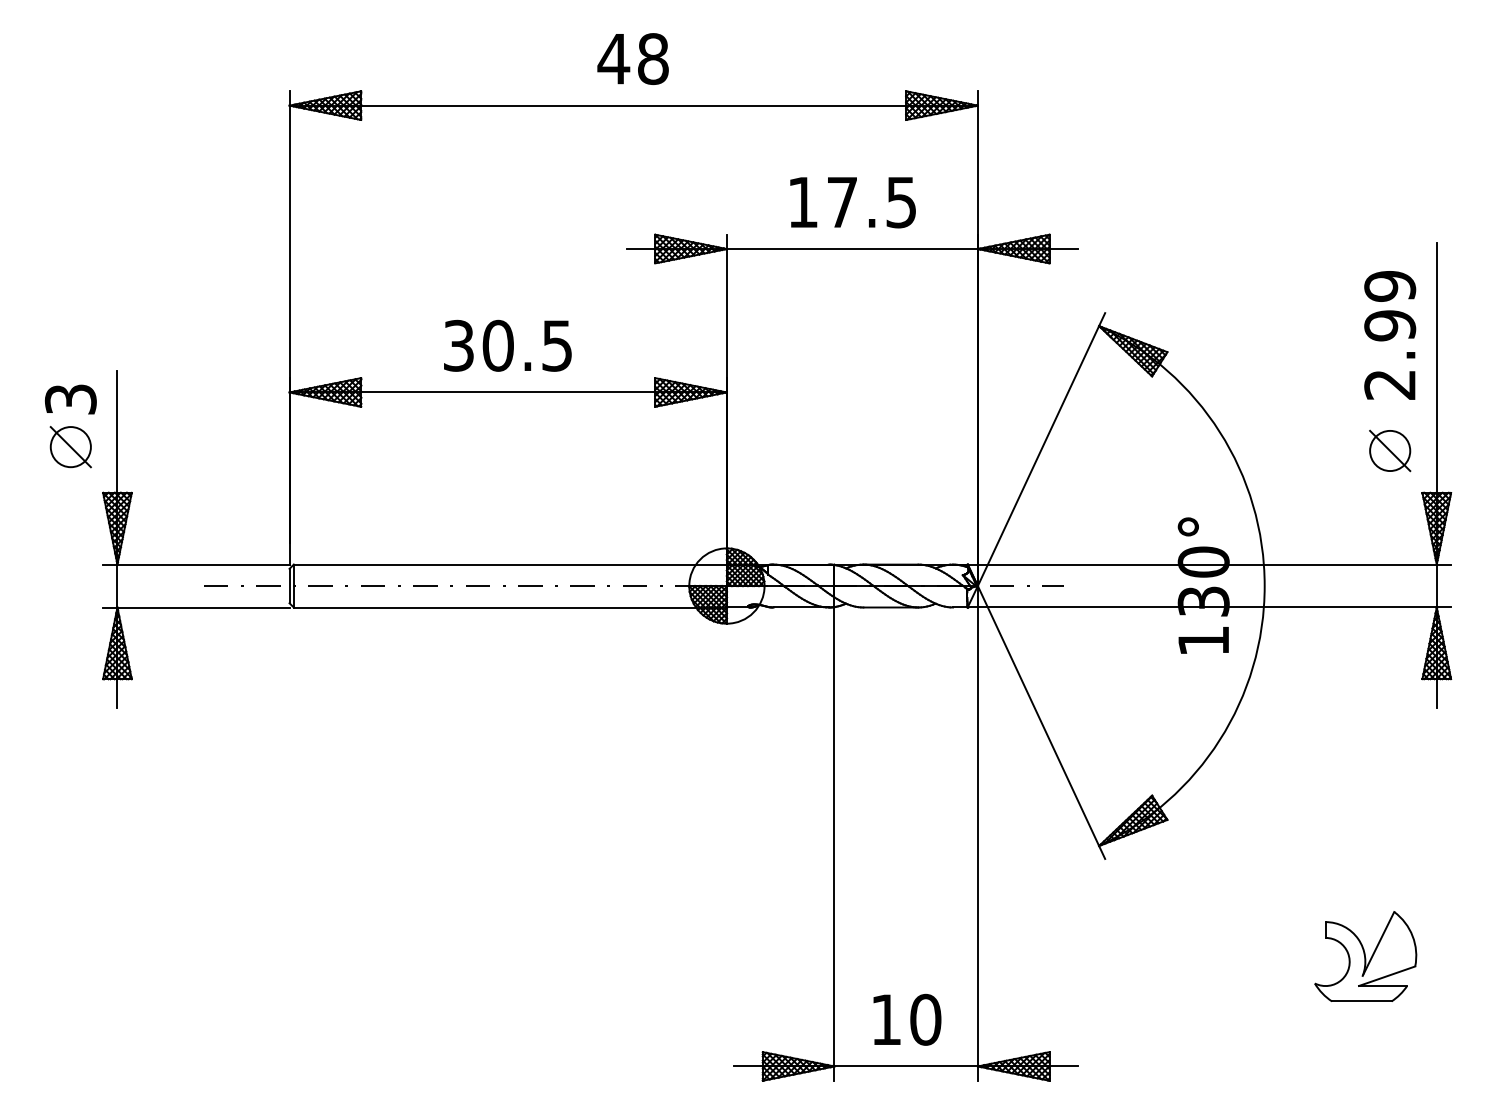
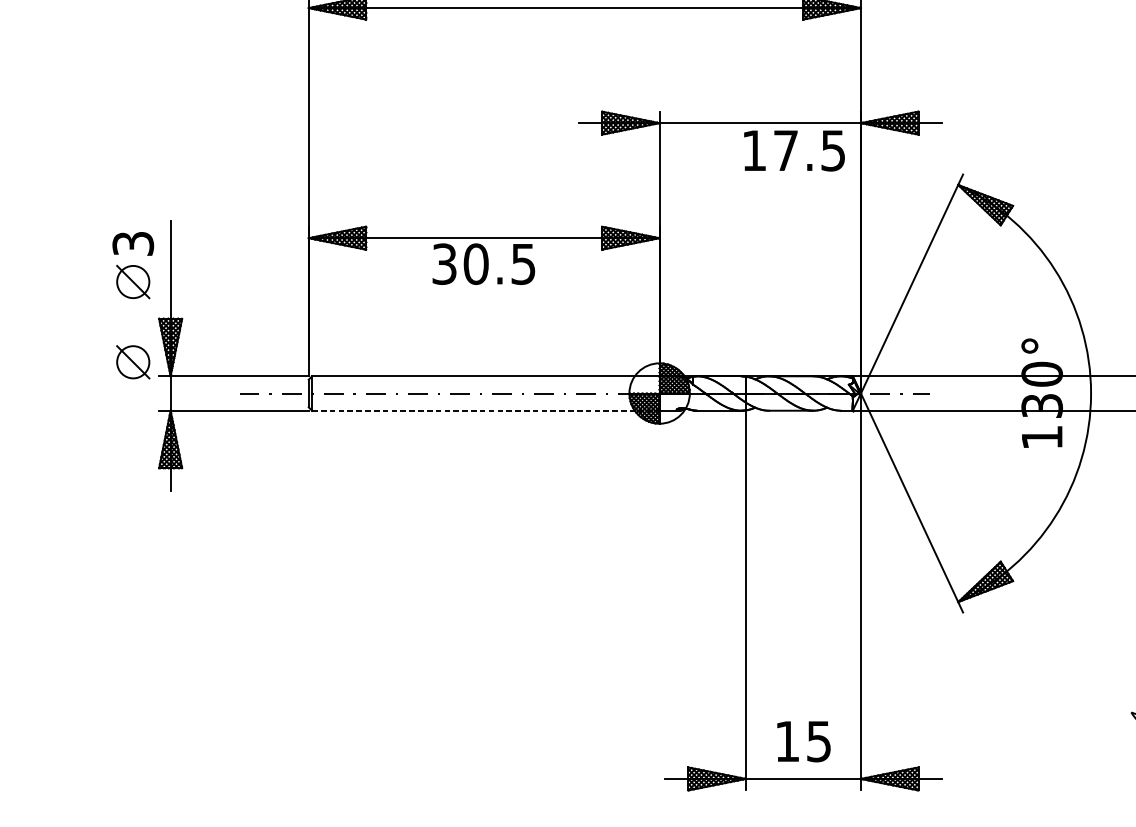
text: (852, 202) -> (794, 150), moved
text: (507, 345) -> (483, 263), moved
part: (70, 547) -> (132, 362), added
line: (510, 607) -> (485, 410), solid -> dashed
text: (925, 1019) -> (818, 741), 10 -> 15

